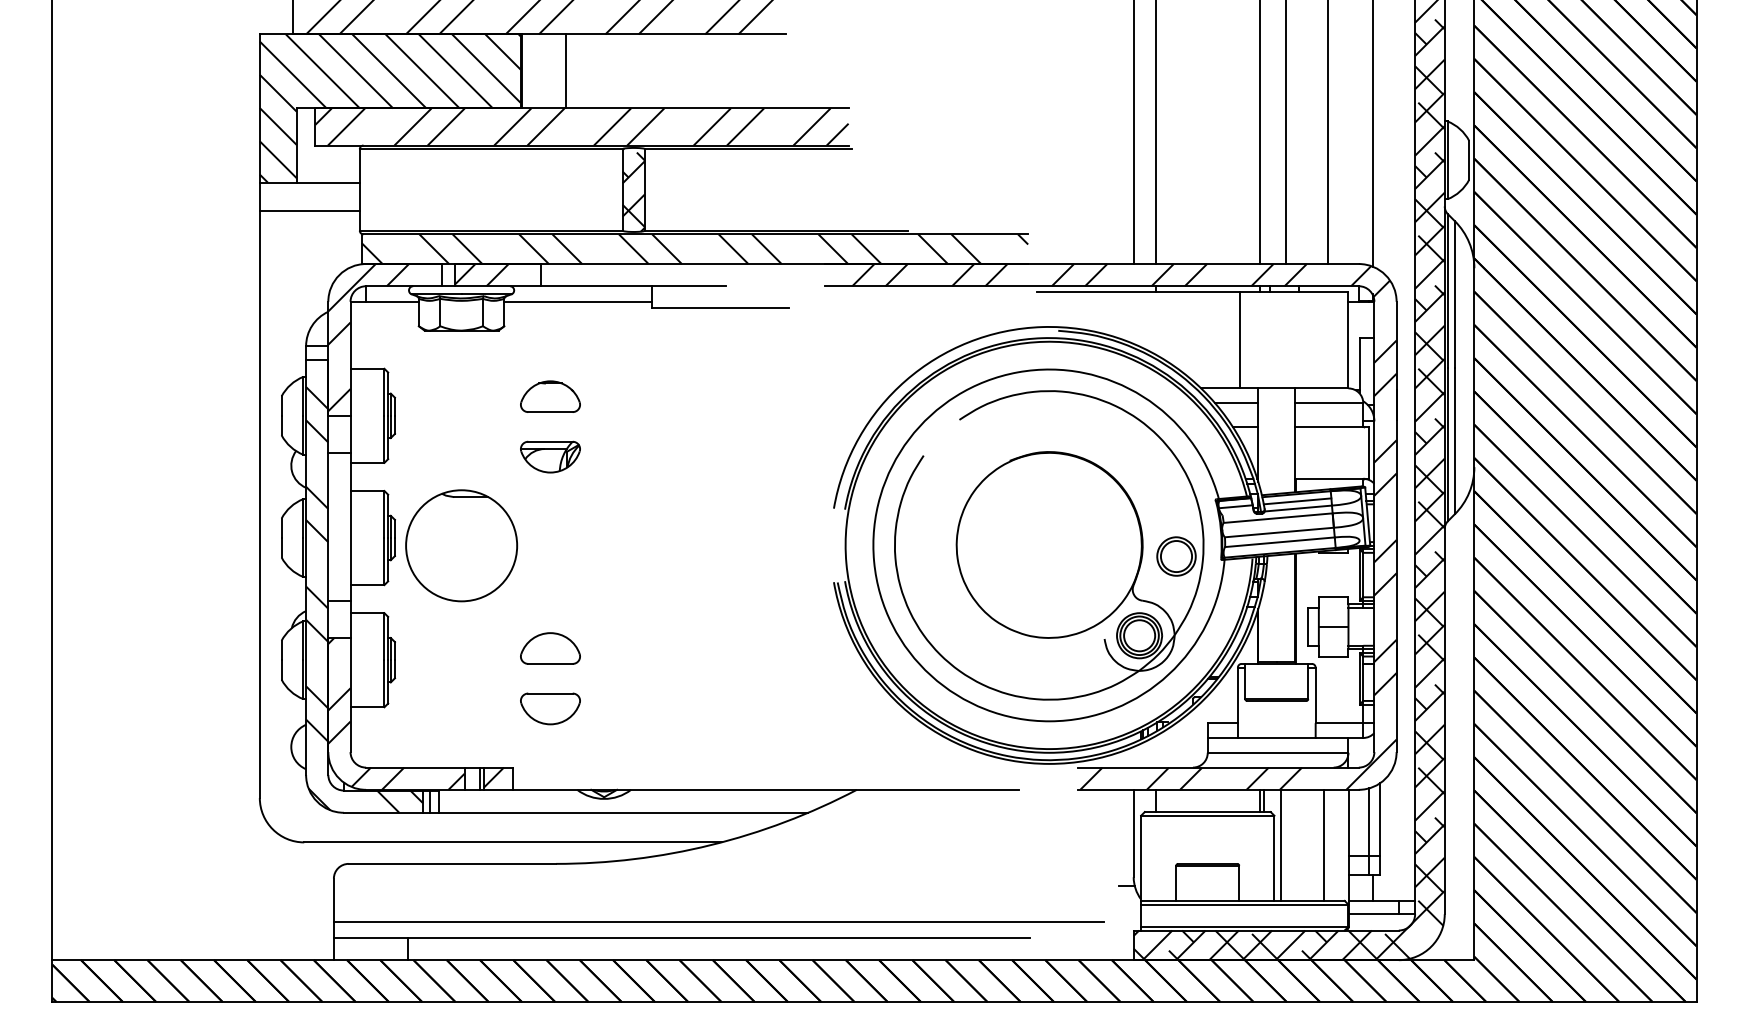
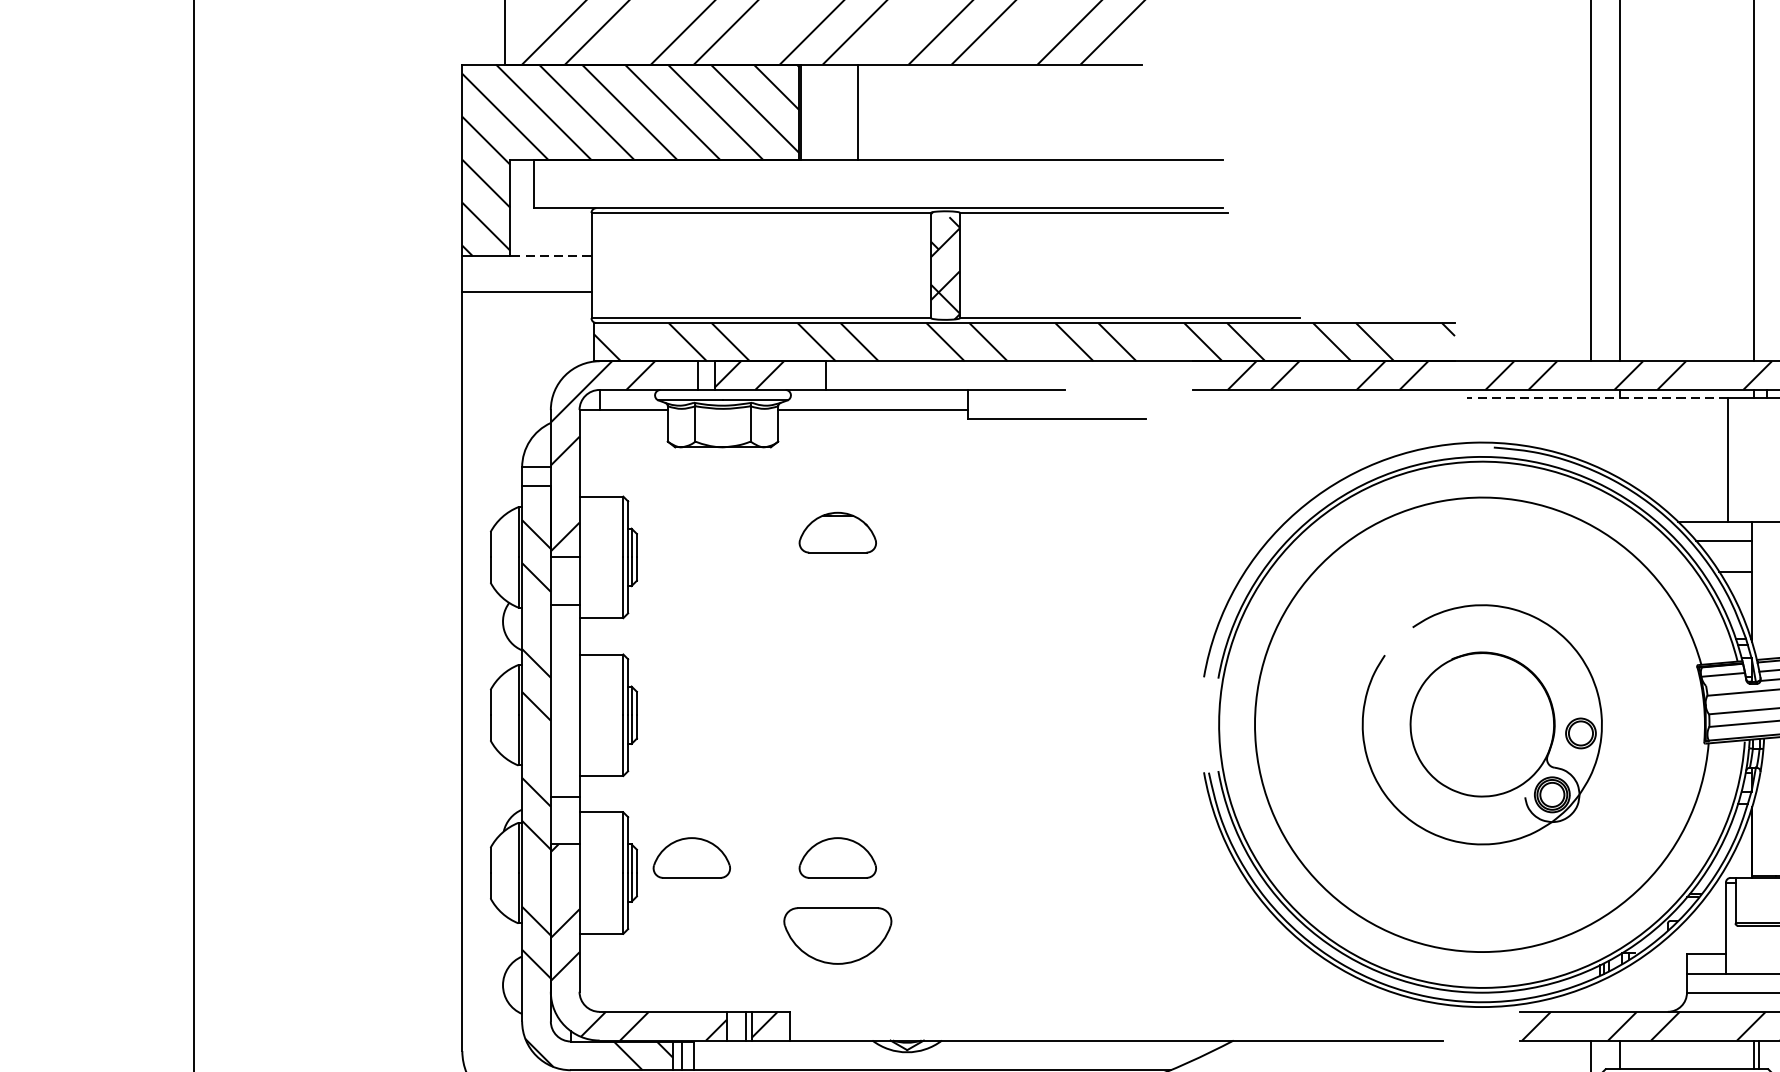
hatch: (581, 126) -> (877, 183), removed
line: (327, 182) -> (549, 255), solid -> dashed
line: (1138, 292) -> (1597, 398), solid -> dashed
part: (550, 456) -> (837, 609), removed
part: (461, 545) -> (722, 724), removed
part: (1049, 545) -> (1482, 724), size x0.6
part: (437, 648) -> (691, 857), added
part: (550, 708) -> (837, 935), size x1.4

